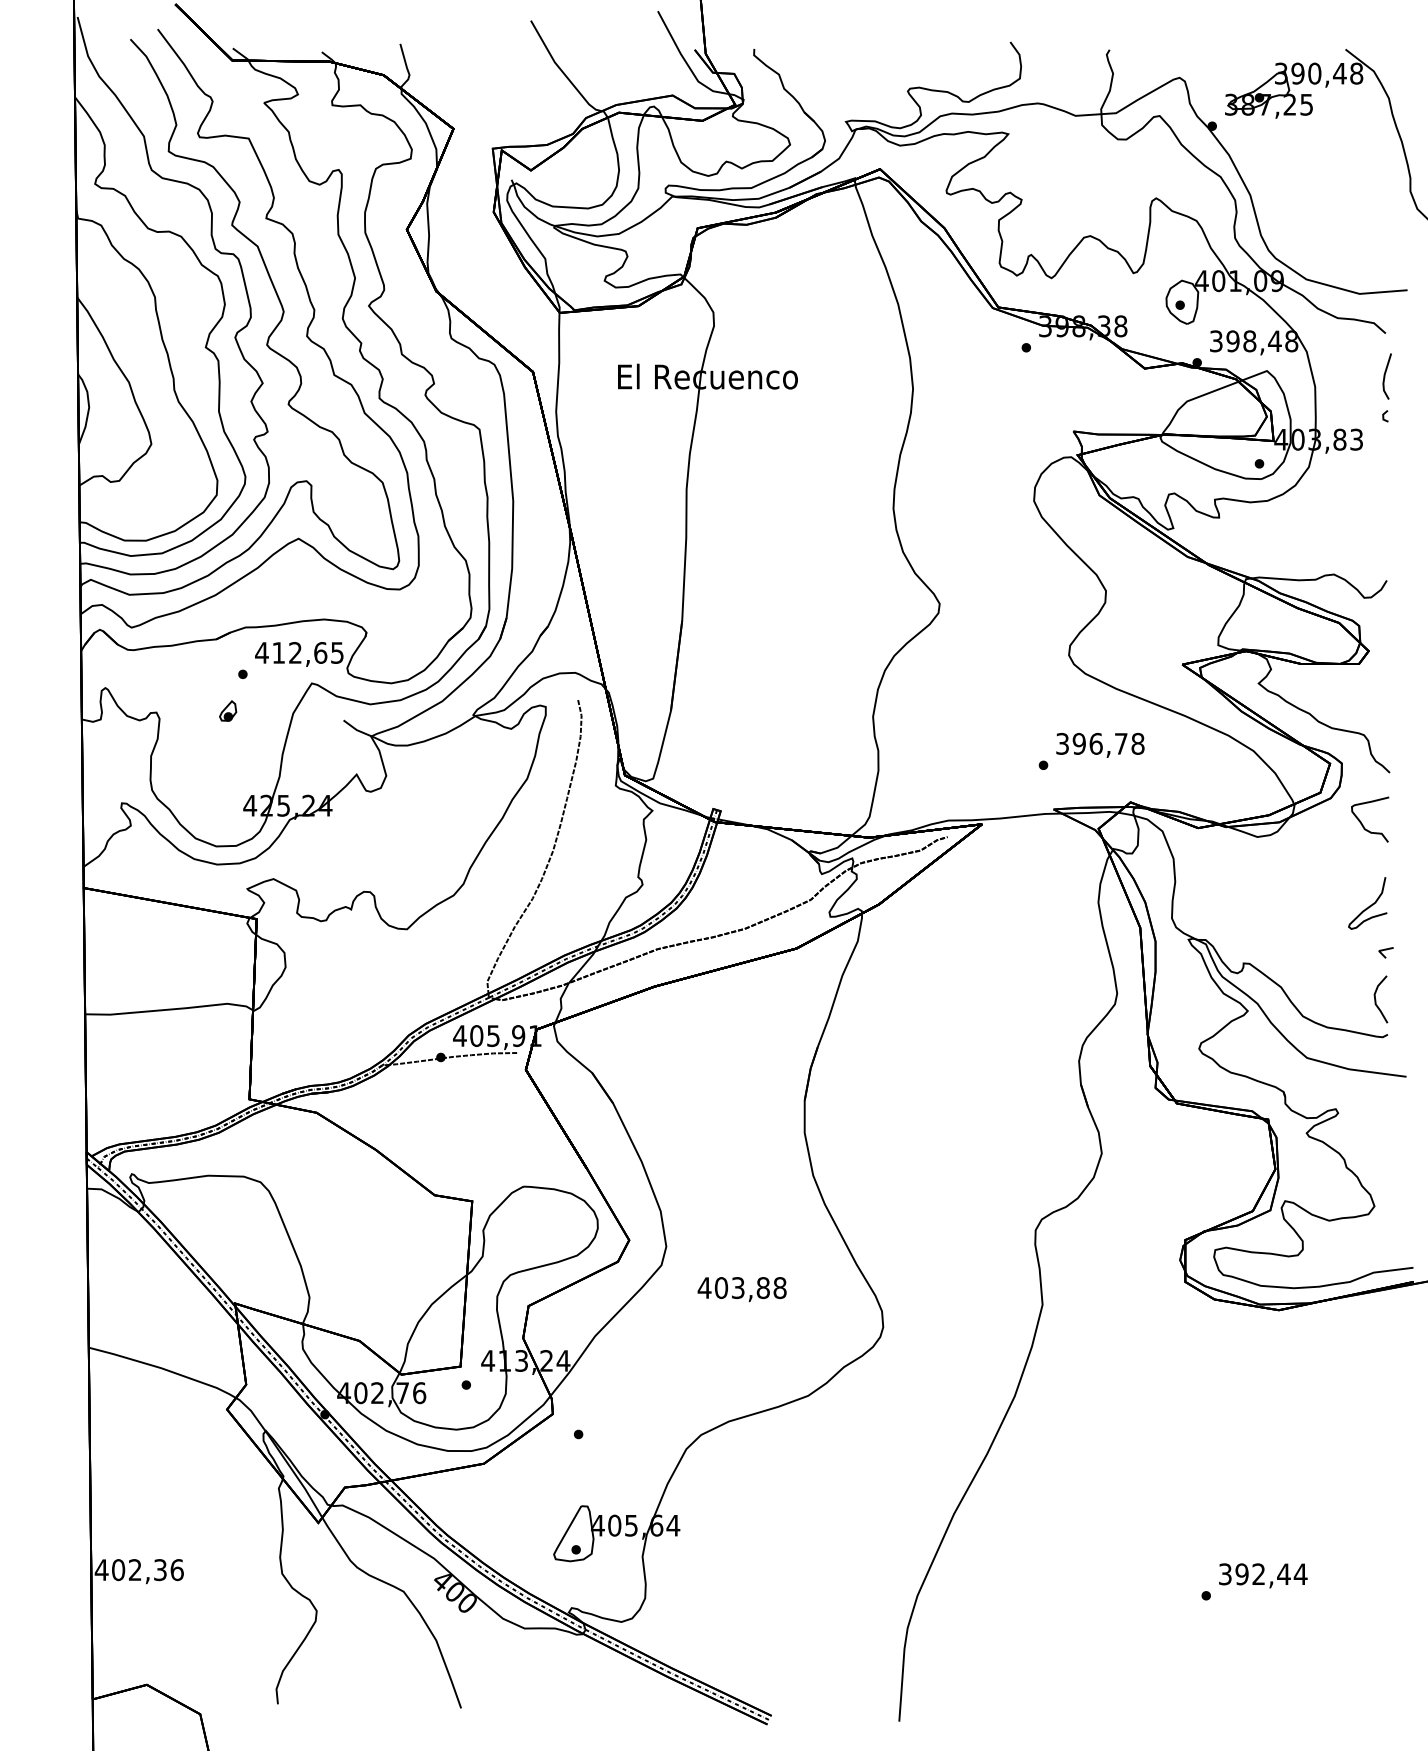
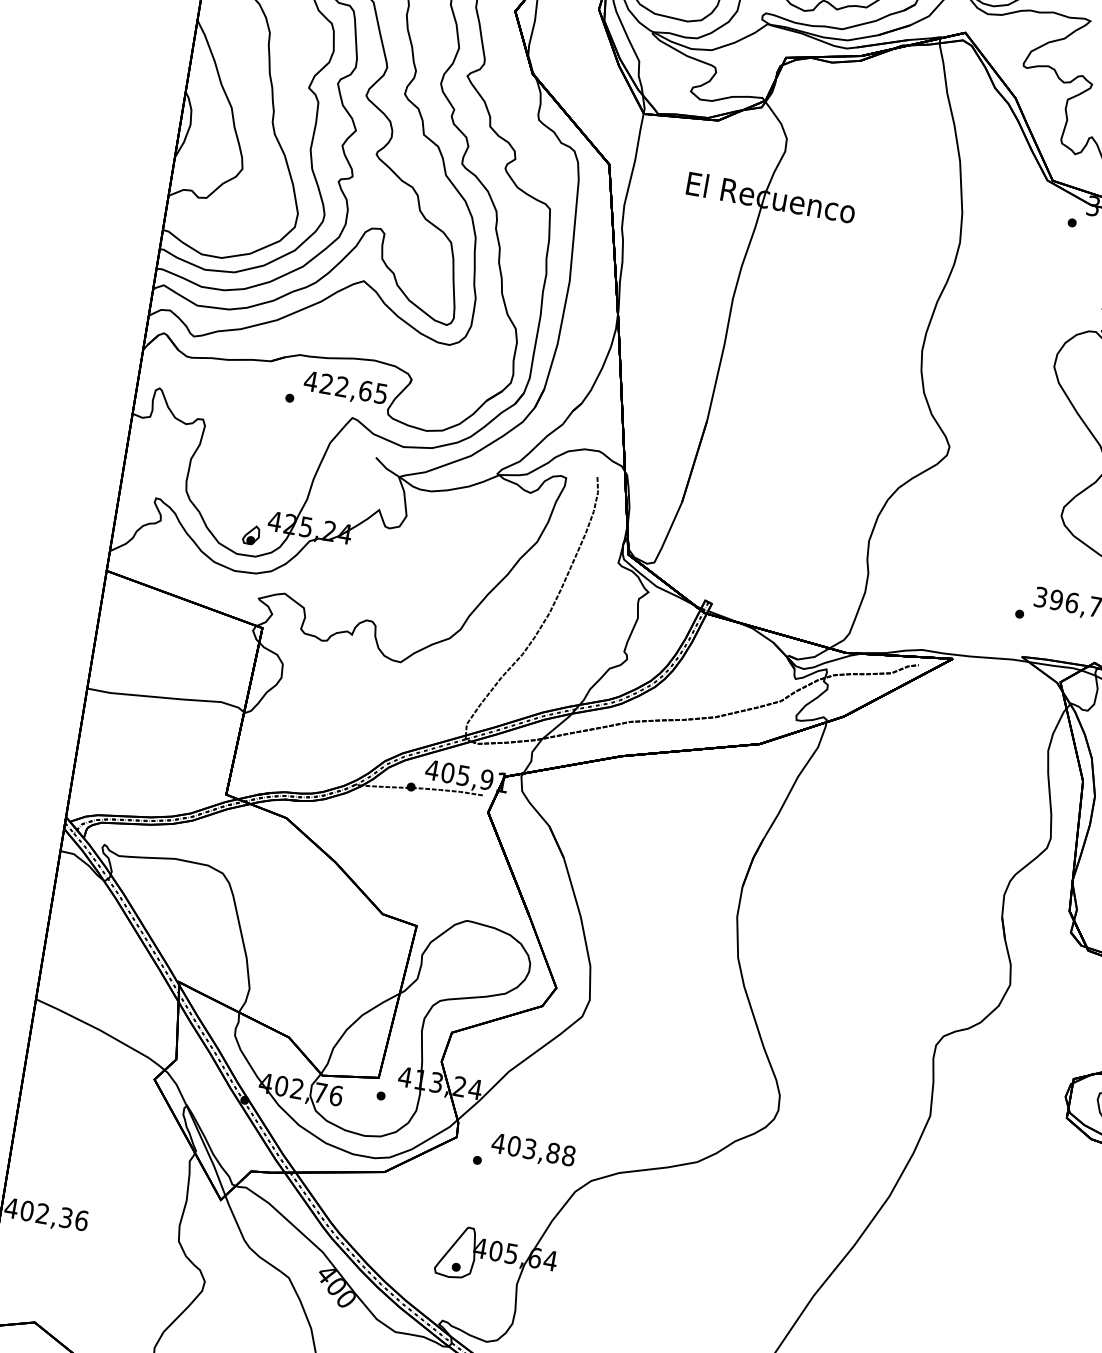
text: (278, 652) -> (326, 383), 412,65 -> 422,65
part: (228, 710) -> (251, 534), moved
text: (741, 1289) -> (532, 1150), moved

